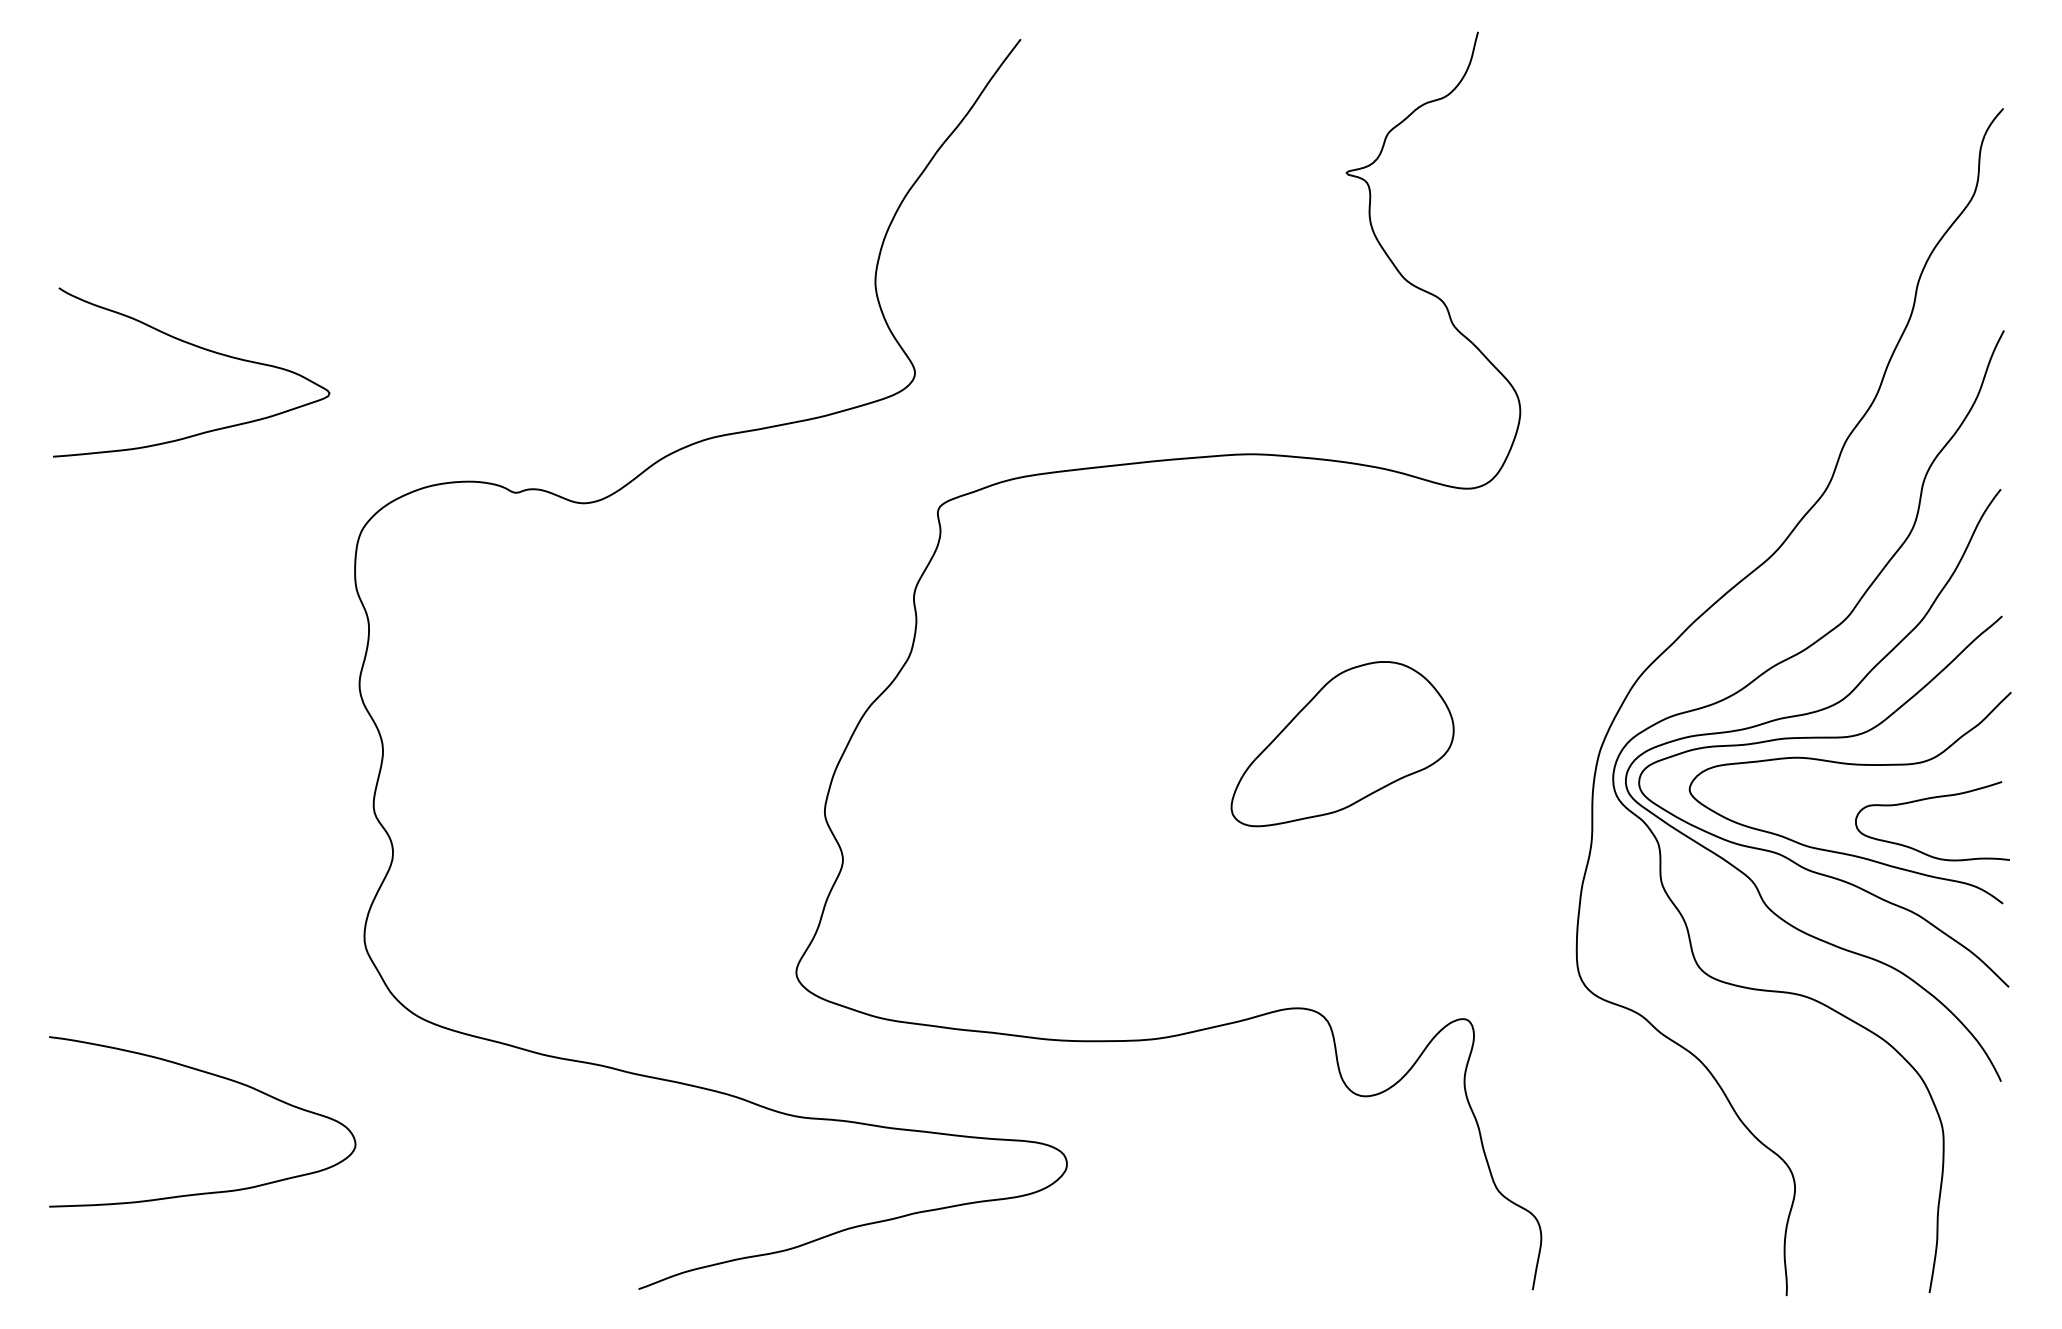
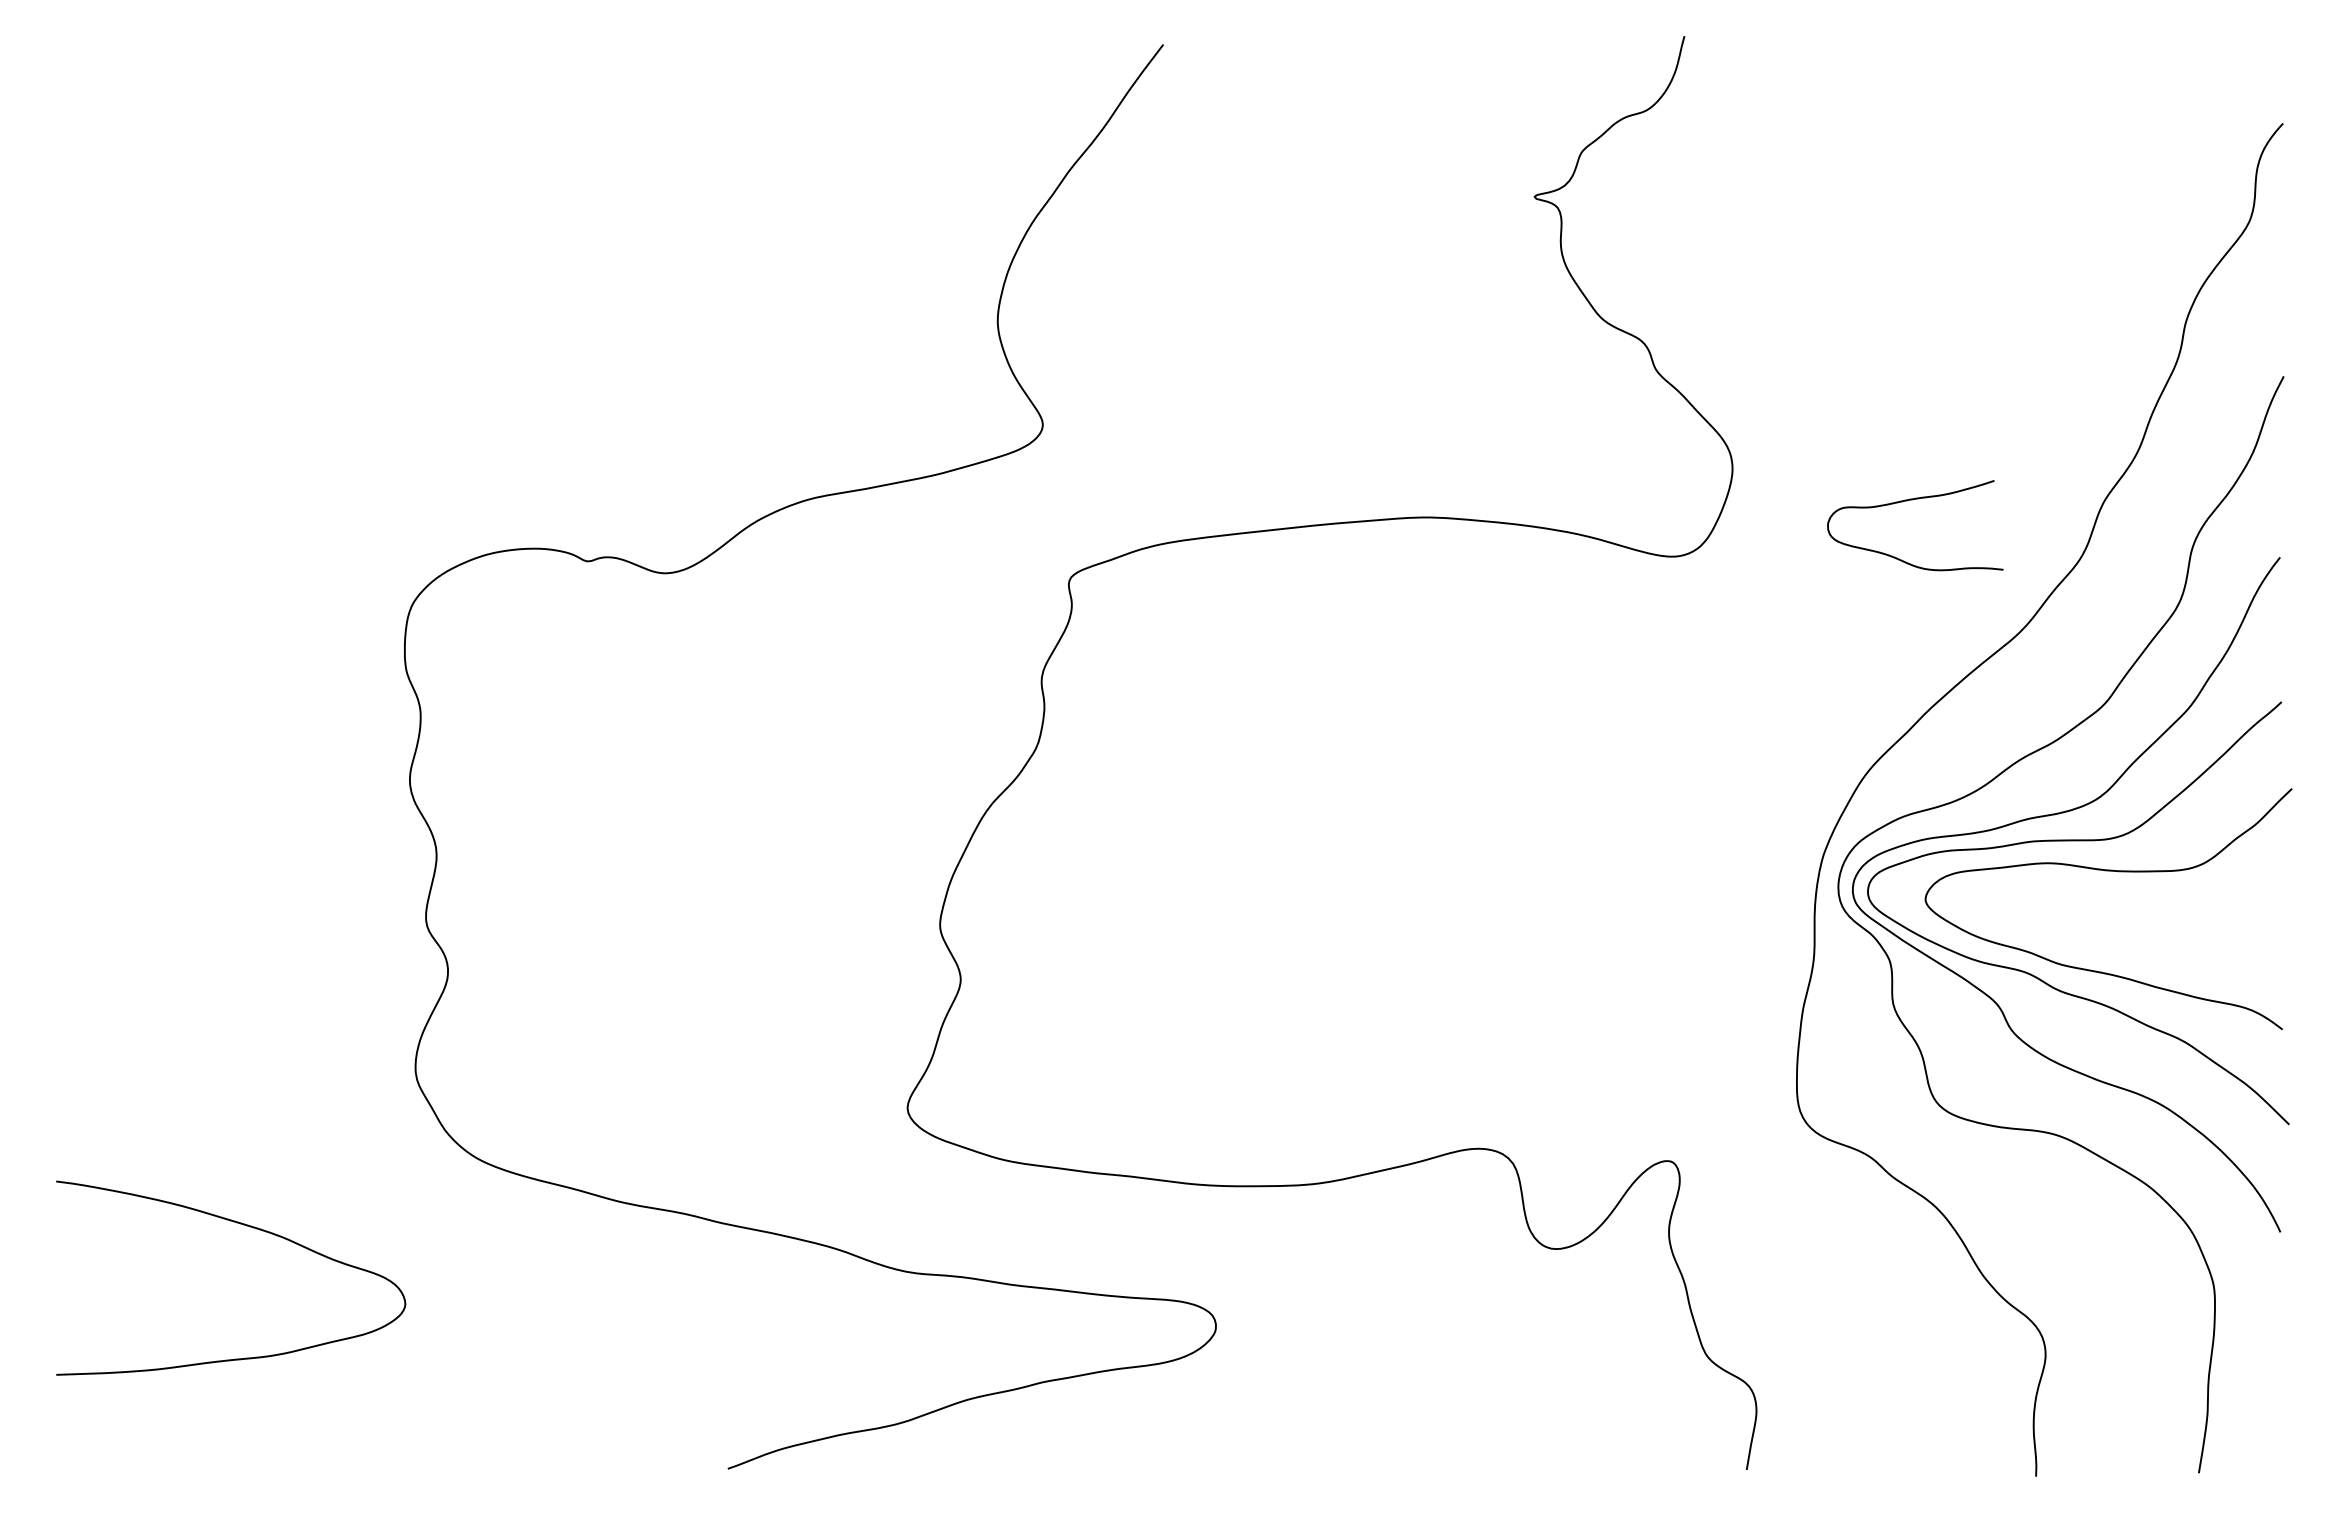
curve: (201, 349) -> (229, 397), removed
part: (1342, 743) -> (1529, 847), removed
curve: (1930, 799) -> (1912, 500), moved

